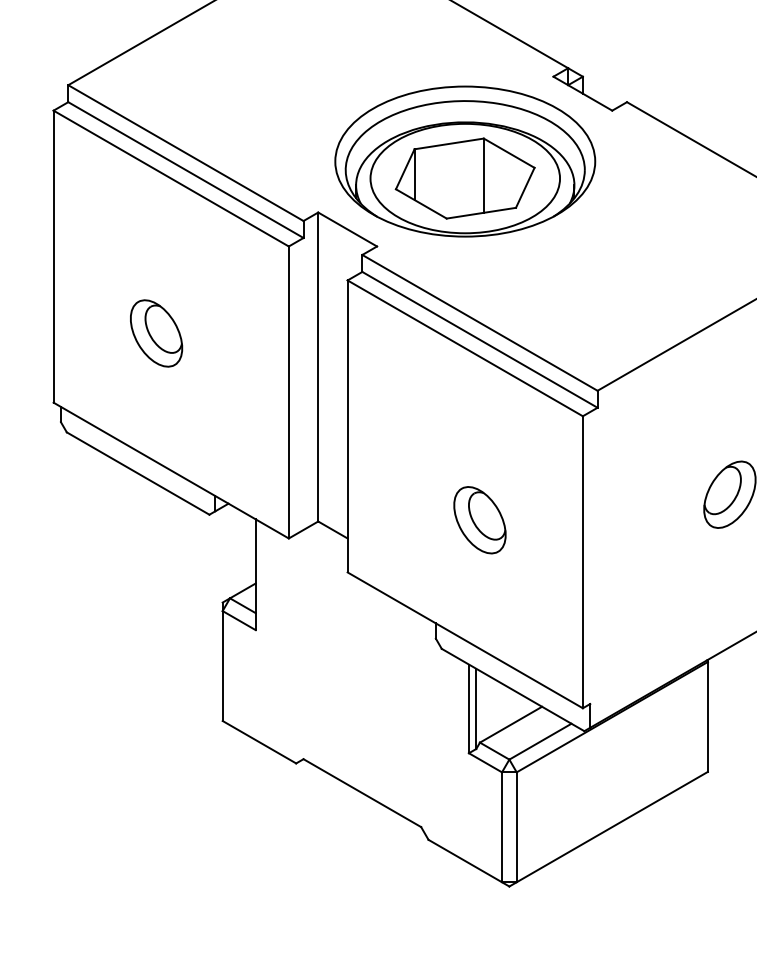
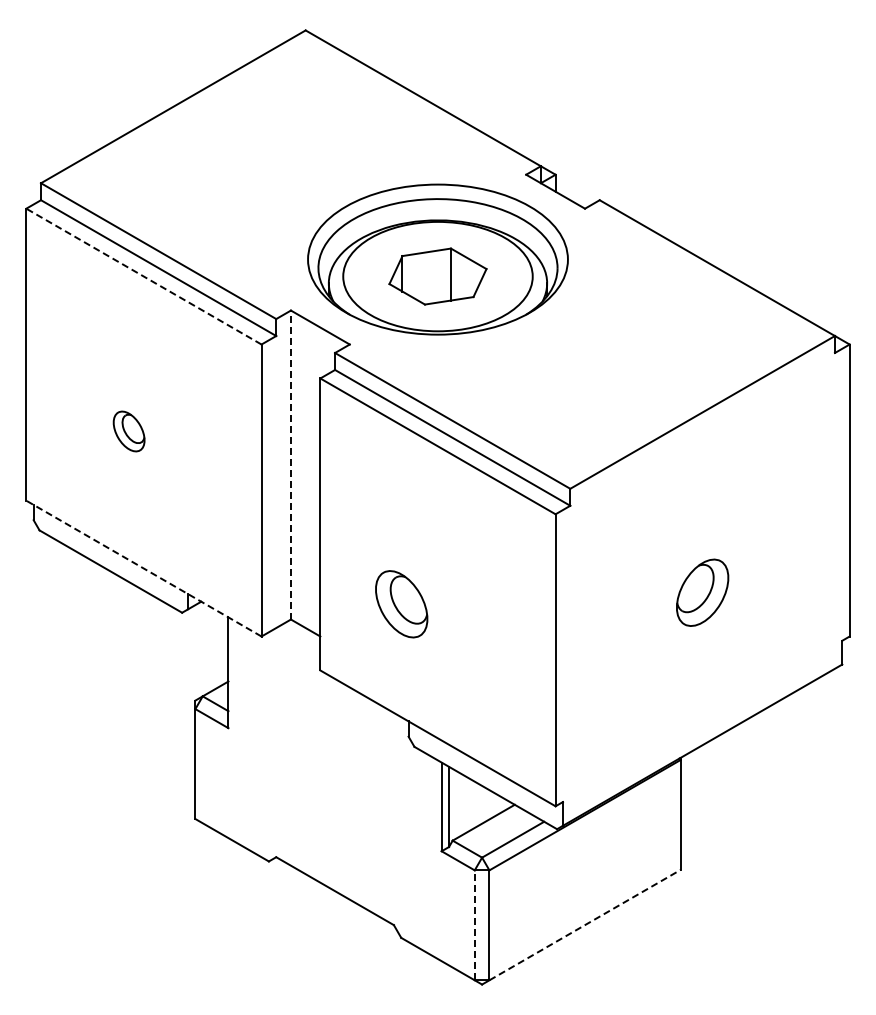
line: (170, 178) -> (143, 276), solid -> dashed
part: (464, 178) -> (437, 276), size x0.7
part: (155, 333) -> (128, 431), size x0.6
line: (317, 366) -> (290, 464), solid -> dashed
line: (170, 470) -> (143, 568), solid -> dashed
part: (479, 520) -> (401, 604), moved
line: (612, 826) -> (585, 924), solid -> dashed
line: (501, 827) -> (474, 925), solid -> dashed

